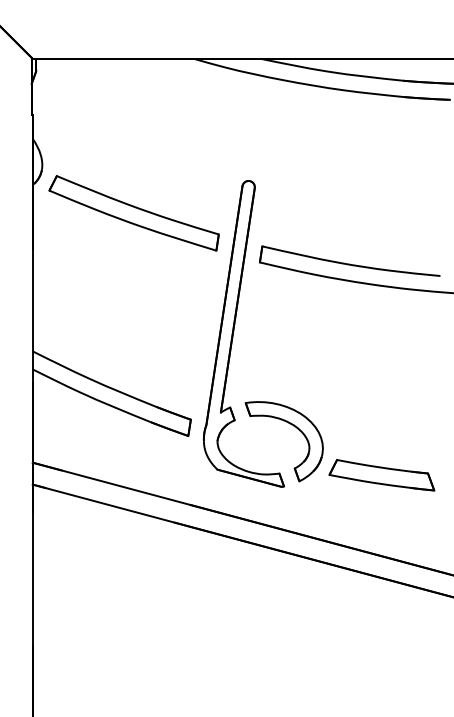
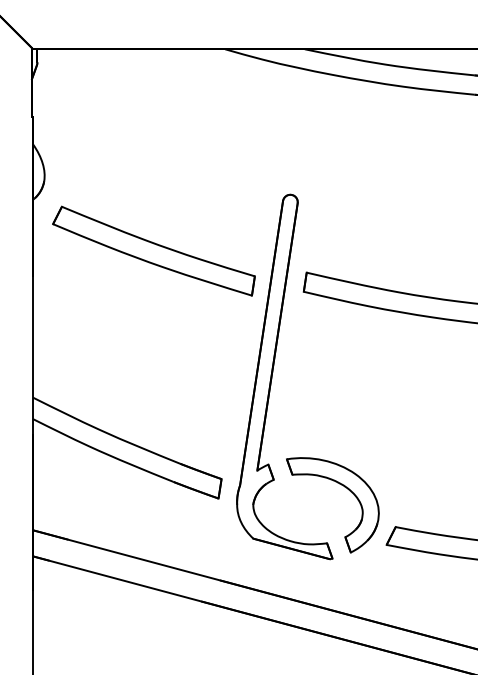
part: (133, 213) -> (153, 251), moved

